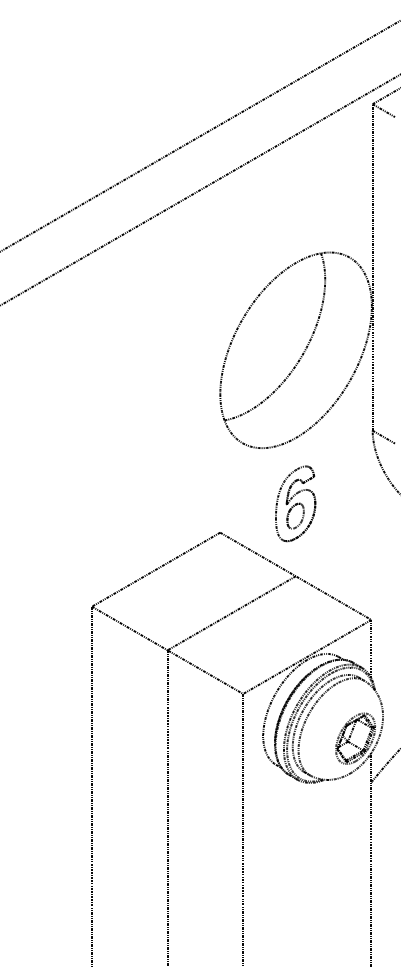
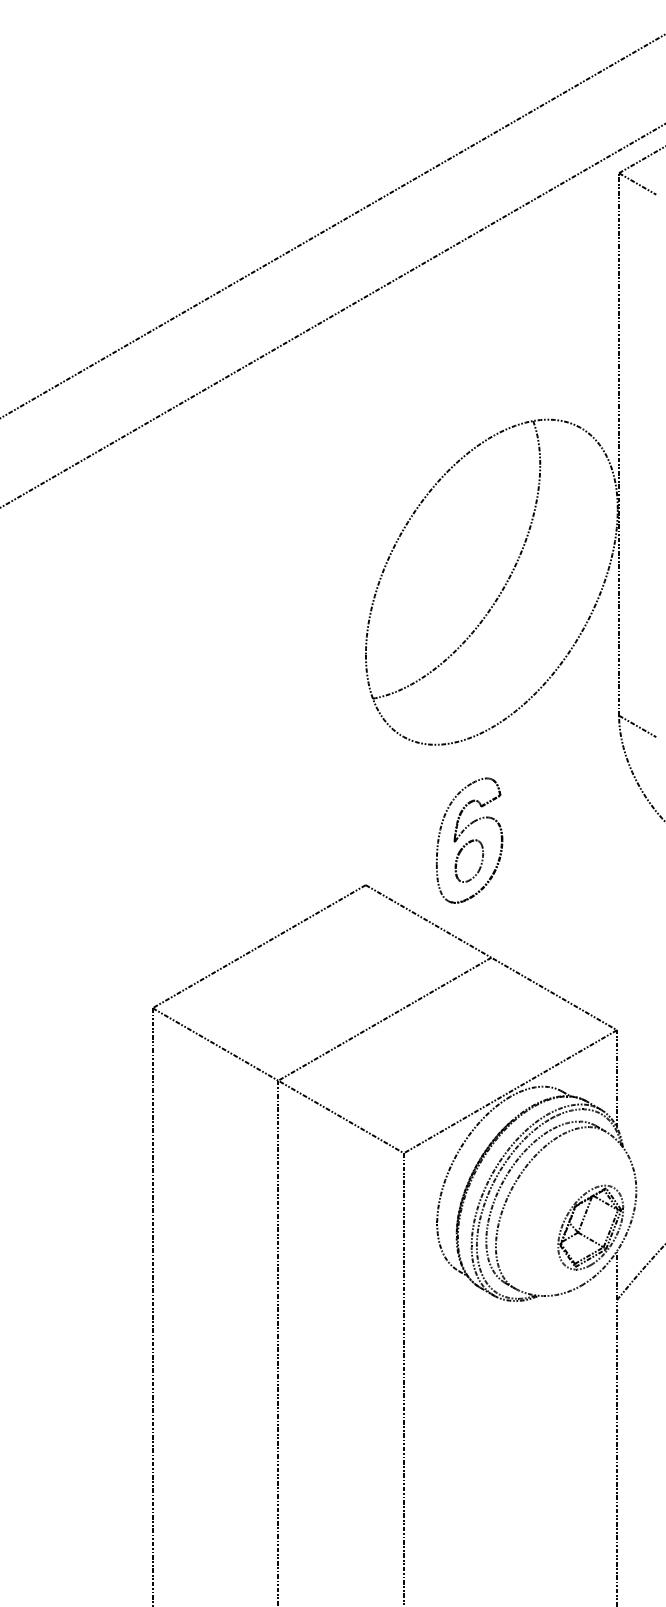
part: (295, 503) -> (469, 840), moved

